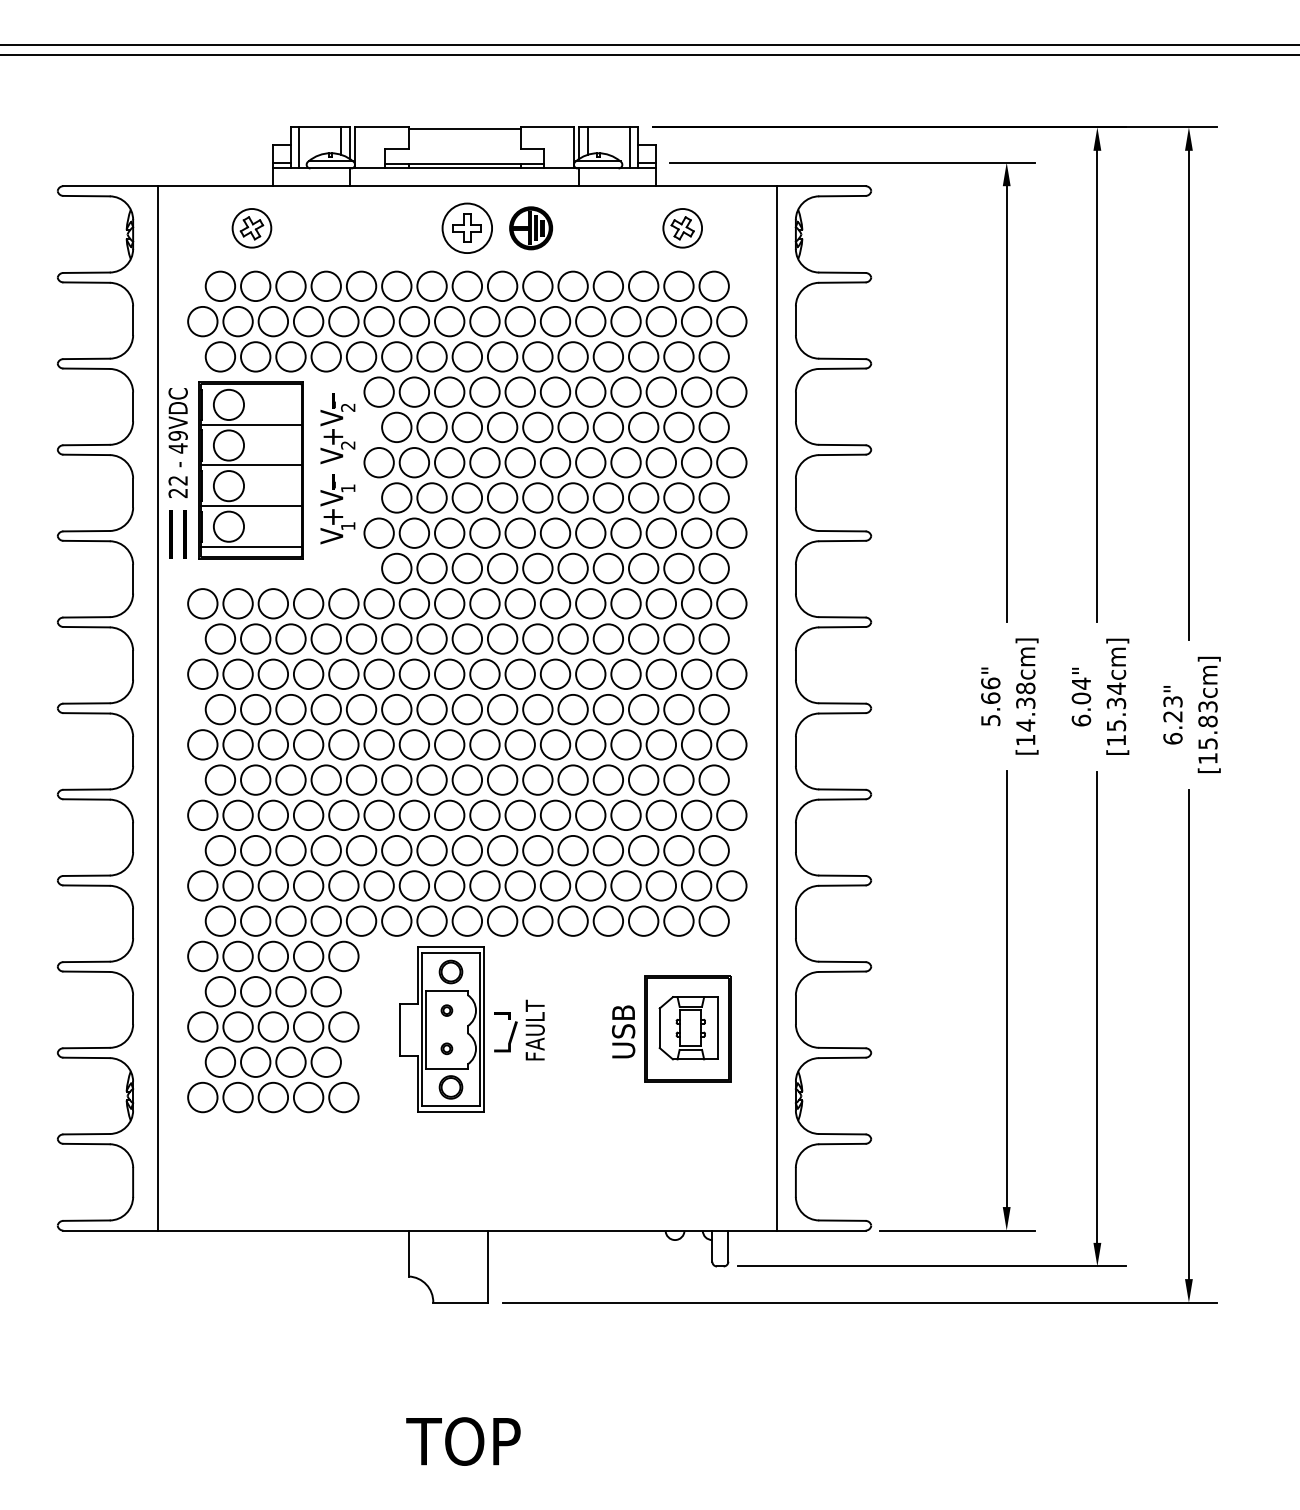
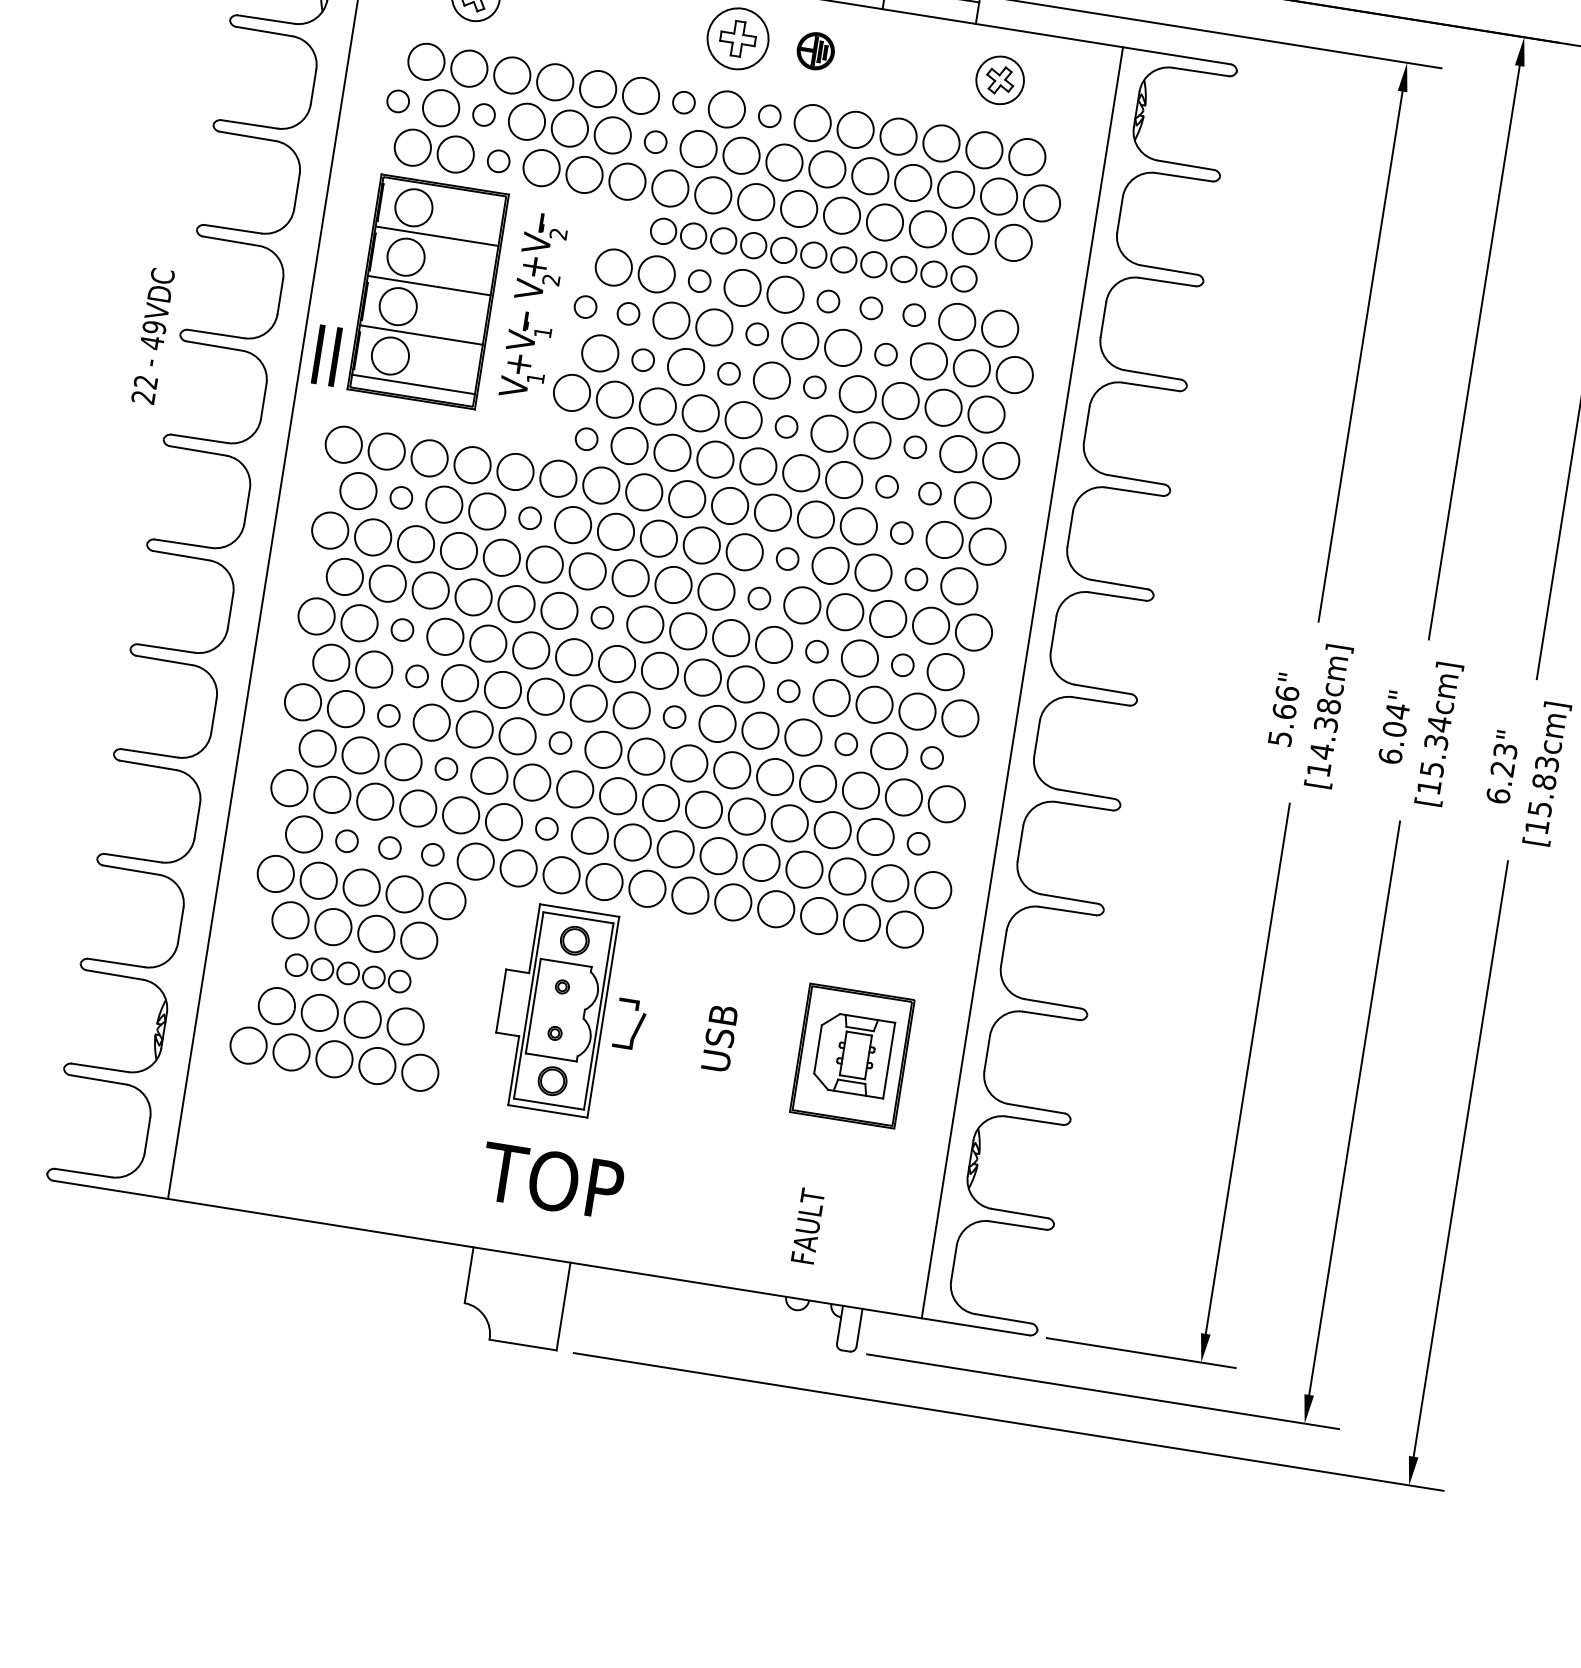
part: (531, 228) -> (816, 51), size x0.7
circle: (431, 286) -> (683, 102), size x0.6
circle: (502, 286) -> (769, 116), size x0.6
circle: (202, 321) -> (397, 101), size x0.6
circle: (273, 321) -> (484, 114), size x0.6
circle: (414, 321) -> (655, 142), size x0.6
circle: (290, 356) -> (498, 160), size x0.6
part: (555, 391) -> (813, 254), size x0.7
circle: (467, 427) -> (699, 281), size x0.6
circle: (572, 427) -> (827, 301), size x0.6
circle: (608, 427) -> (871, 308), size x0.6
circle: (643, 427) -> (914, 315), size x0.6
text: (177, 443) -> (152, 336), moved
circle: (378, 462) -> (584, 306), size x0.6
circle: (414, 462) -> (628, 313), size x0.6
circle: (519, 462) -> (756, 333), size x0.6
circle: (625, 462) -> (885, 354), size x0.6
circle: (431, 497) -> (642, 359), size x0.6
circle: (502, 497) -> (728, 373), size x0.6
circle: (572, 497) -> (814, 386), size x0.6
circle: (555, 532) -> (786, 426), size x0.6
circle: (661, 532) -> (915, 446), size x0.6
circle: (396, 568) -> (586, 439), size x0.6
circle: (643, 568) -> (886, 486), size x0.6
circle: (678, 568) -> (929, 493), size x0.6
circle: (661, 603) -> (902, 532), size x0.6
circle: (255, 638) -> (401, 497), size x0.6
circle: (361, 638) -> (530, 517), size x0.6
circle: (572, 638) -> (786, 558), size x0.6
circle: (678, 638) -> (915, 578), size x0.6
circle: (555, 674) -> (759, 598), size x0.6
circle: (431, 709) -> (601, 617), size x0.6
circle: (608, 709) -> (817, 651), size x0.6
circle: (678, 709) -> (902, 665), size x0.6
circle: (273, 744) -> (402, 629), size x0.6
circle: (590, 744) -> (788, 690), size x0.6
circle: (290, 779) -> (416, 675), size x0.6
circle: (502, 779) -> (674, 716), size x0.6
circle: (643, 779) -> (846, 743), size x0.6
circle: (713, 779) -> (931, 757), size x0.6
circle: (273, 815) -> (389, 716), size x0.6
circle: (414, 815) -> (560, 743), size x0.6
circle: (325, 850) -> (445, 768), size x0.6
circle: (713, 850) -> (917, 843), size x0.6
circle: (414, 885) -> (547, 828), size x0.6
circle: (255, 920) -> (346, 840), size x0.6
circle: (290, 920) -> (389, 847), size x0.6
circle: (325, 920) -> (432, 853), size x0.6
part: (273, 1026) -> (348, 972), size x0.6
text: (534, 1029) -> (807, 1225), moved
text: (623, 1031) -> (719, 1037), moved
text: (463, 1441) -> (552, 1181), moved

